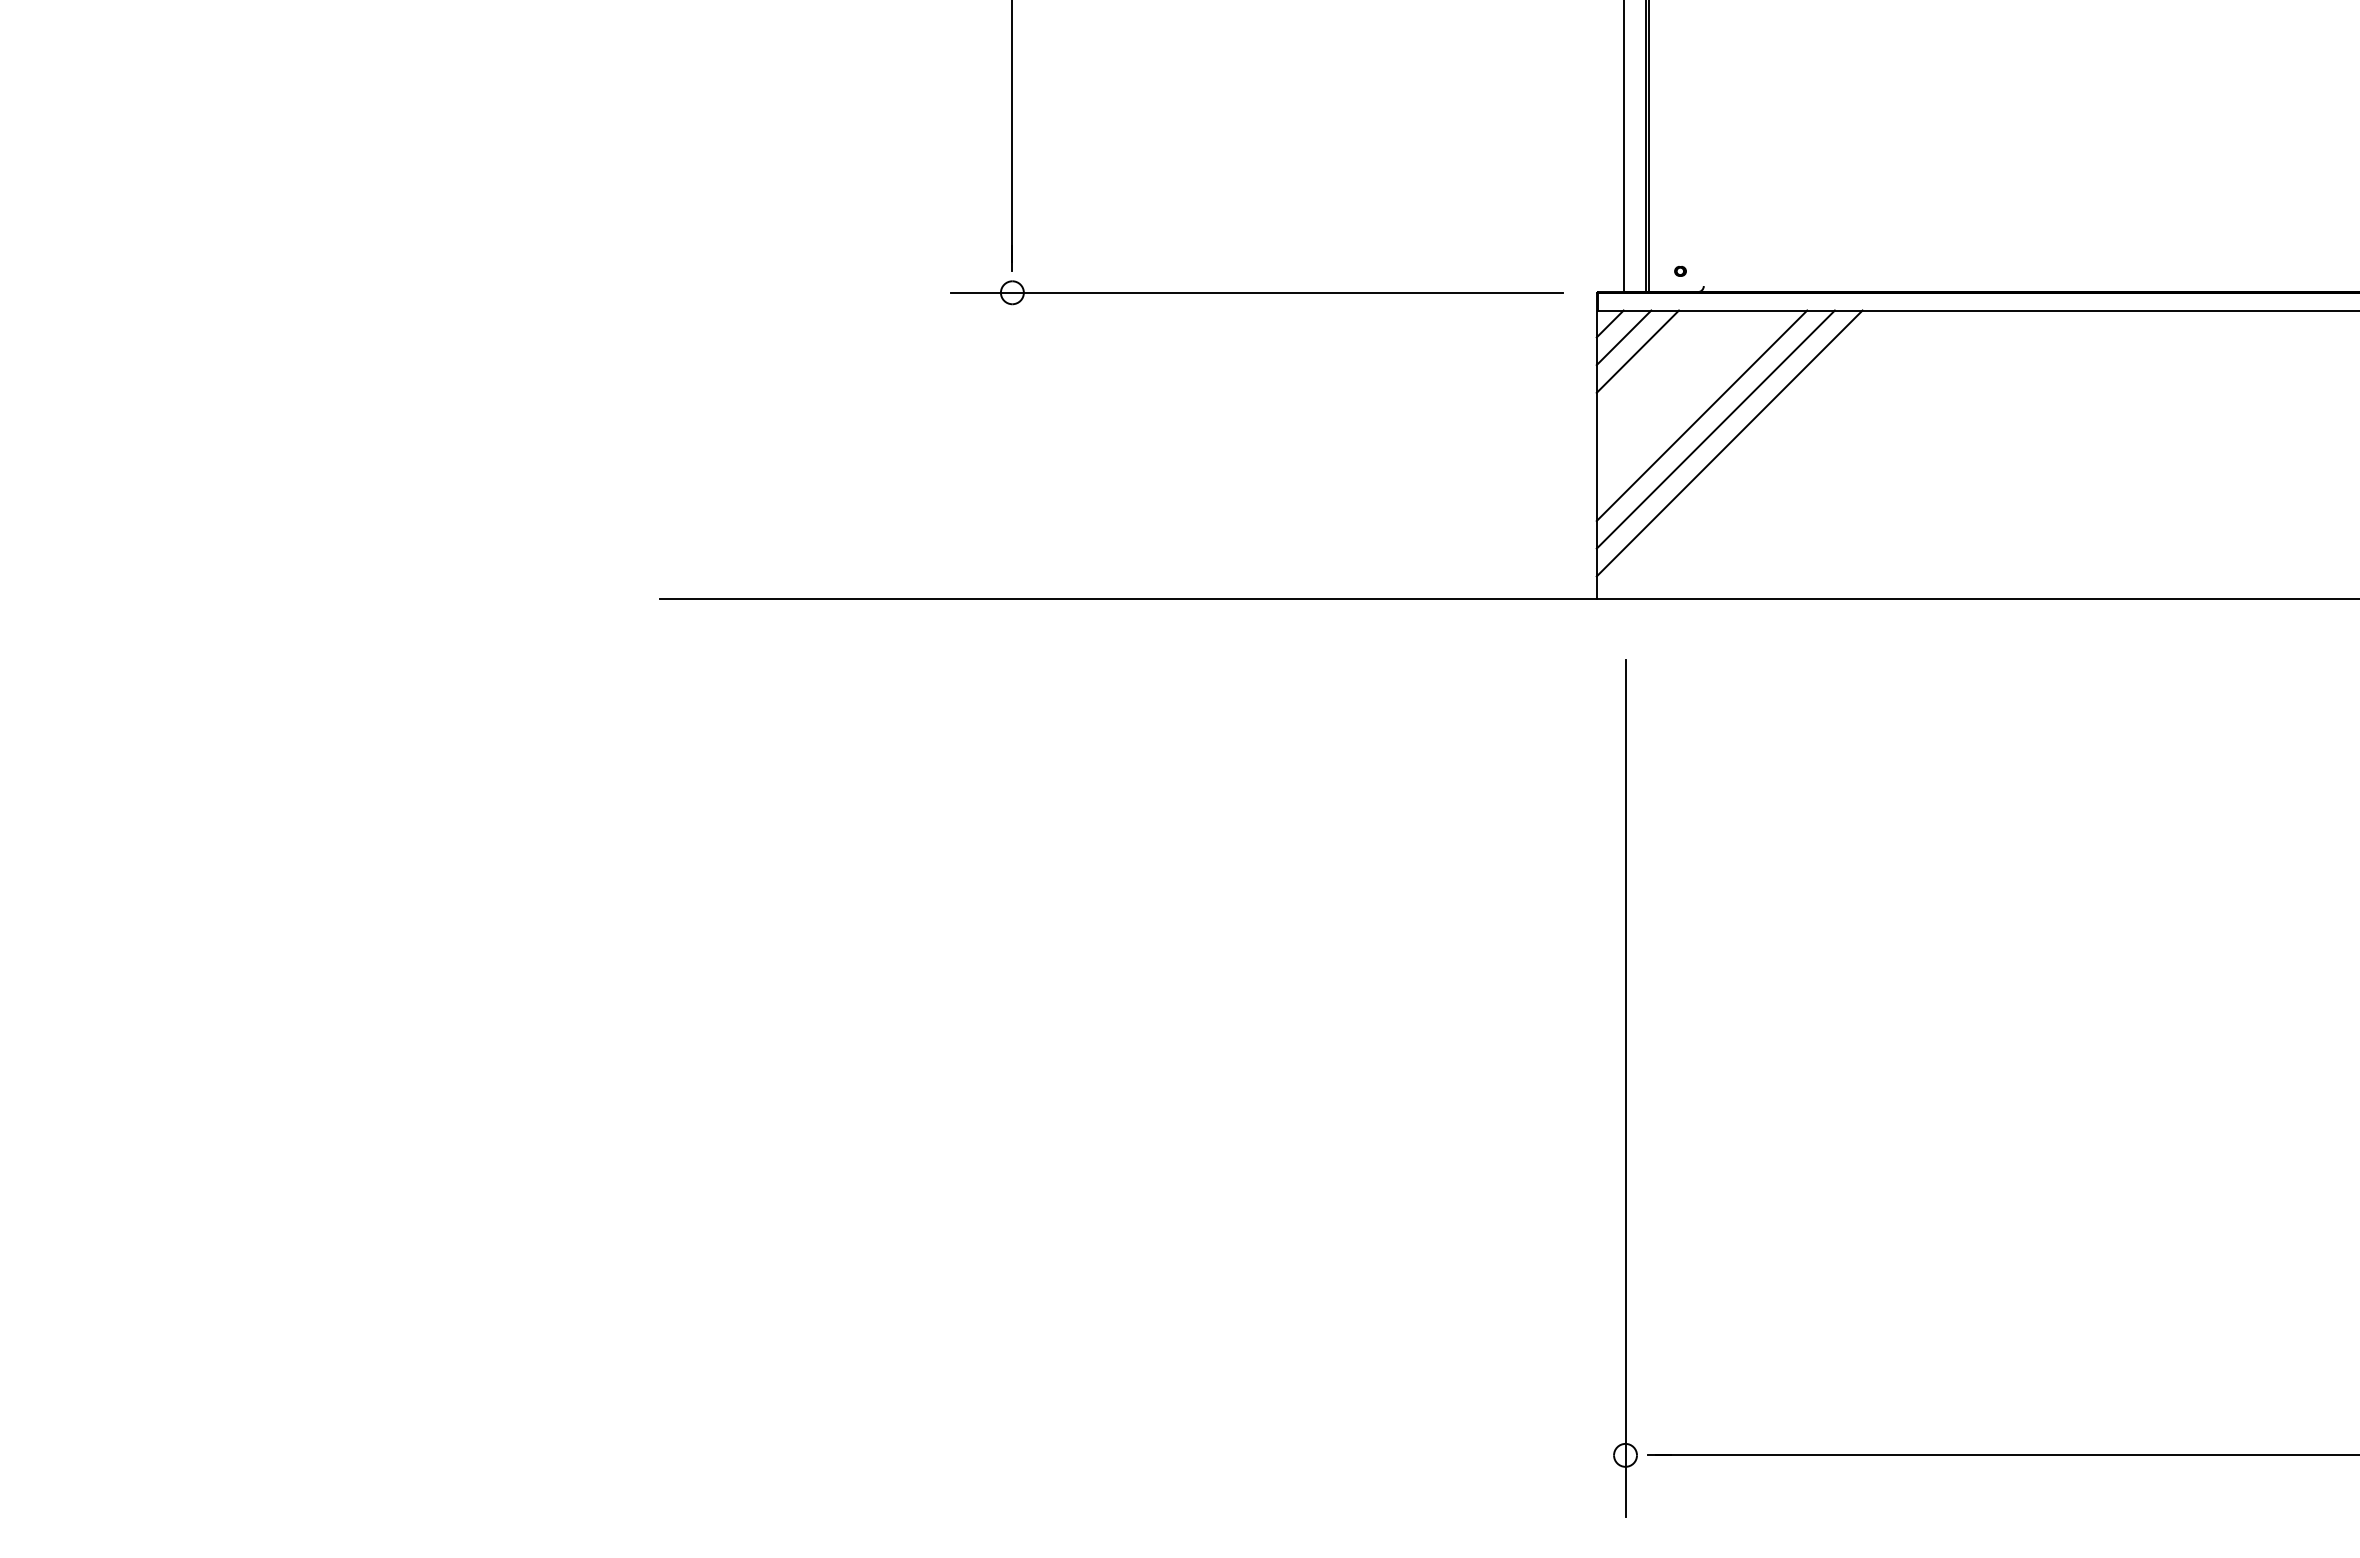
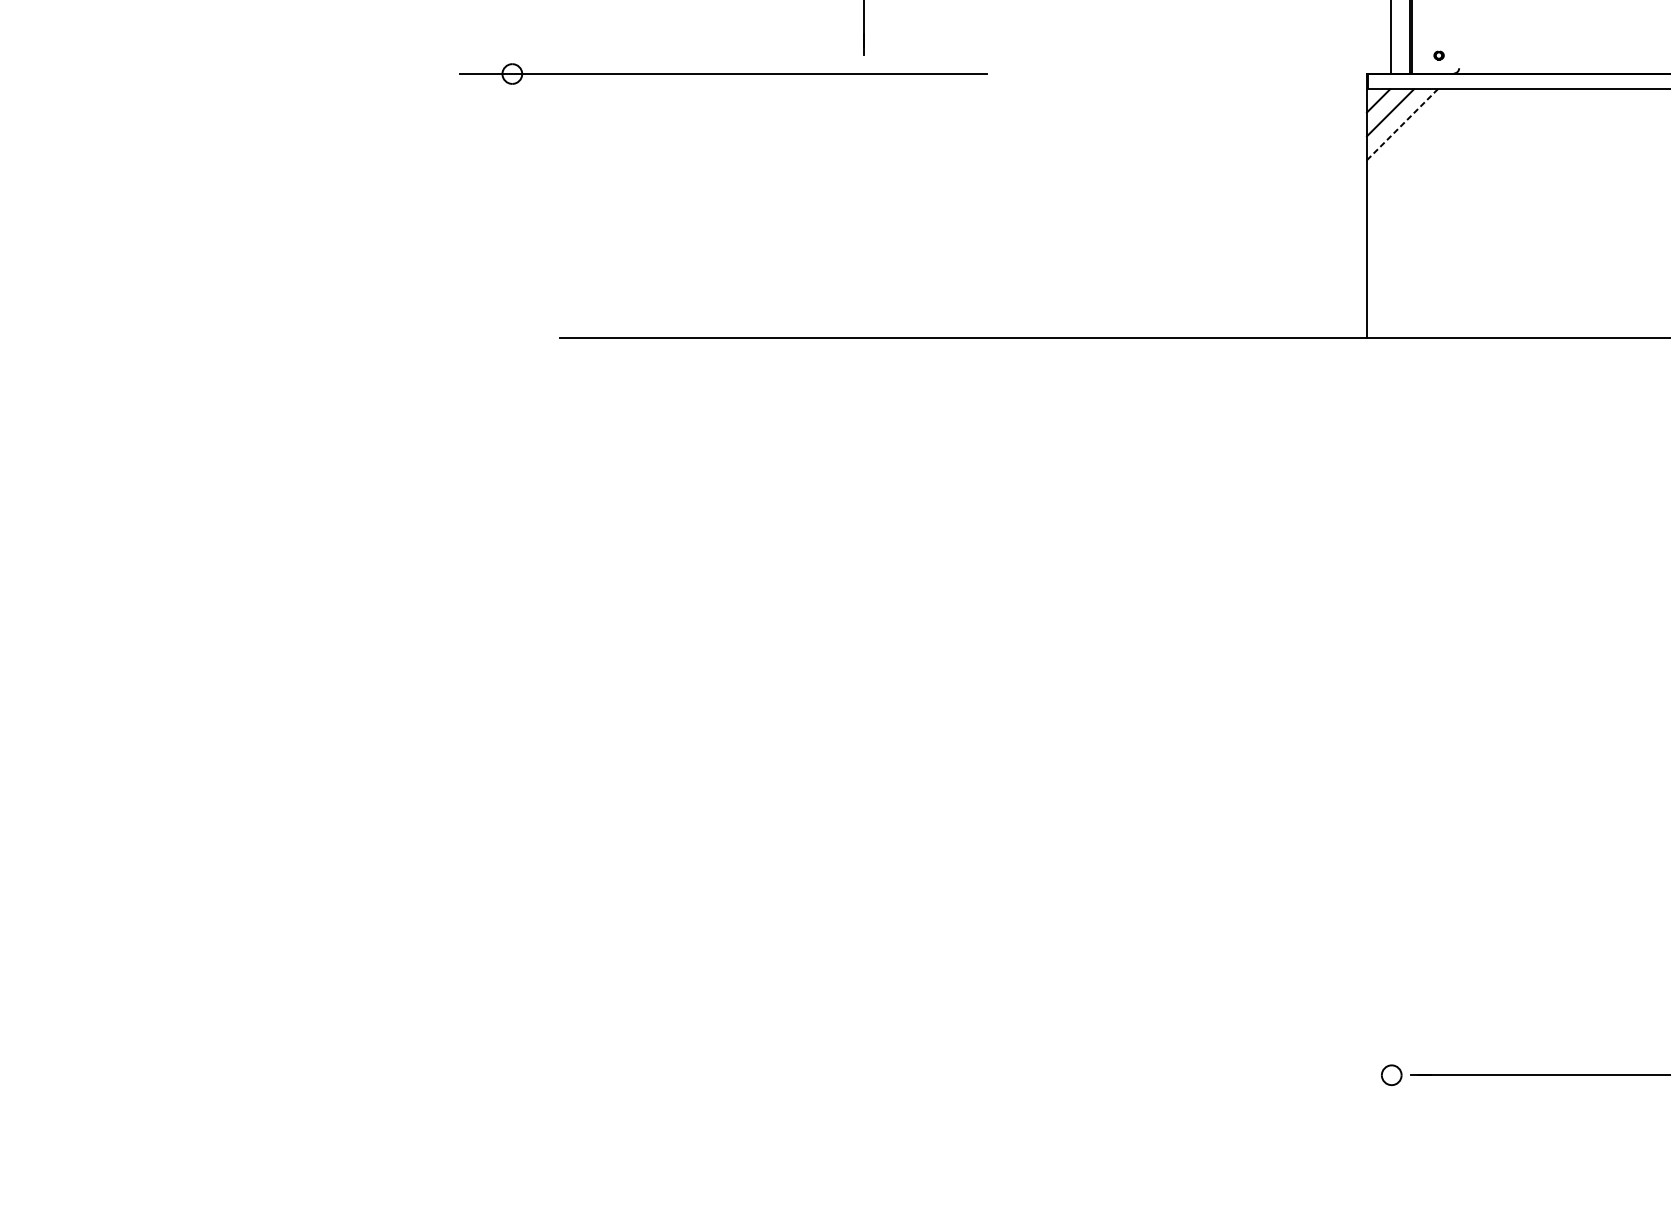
part: (1256, 292) -> (722, 73), moved
line: (1638, 351) -> (1402, 124), solid -> dashed
line: (1701, 415) -> (1457, 179), removed
line: (1715, 429) -> (1469, 191), removed
line: (1729, 443) -> (1481, 203), removed
line: (1625, 1087) -> (1391, 758), removed

